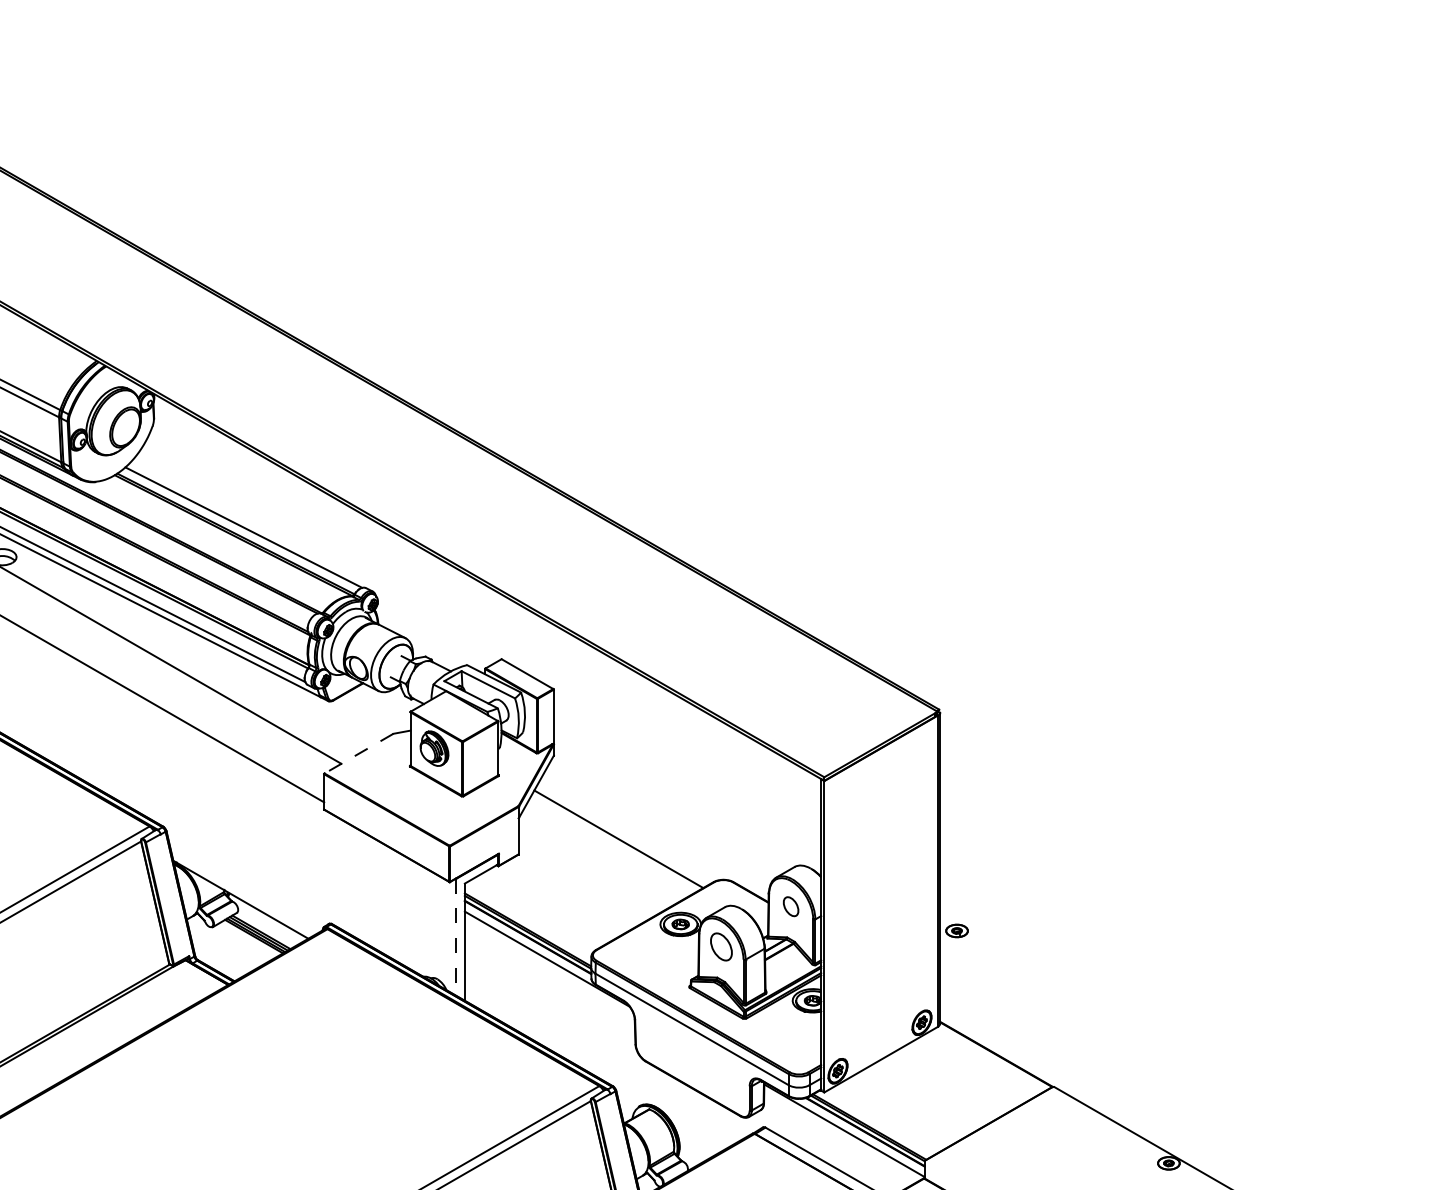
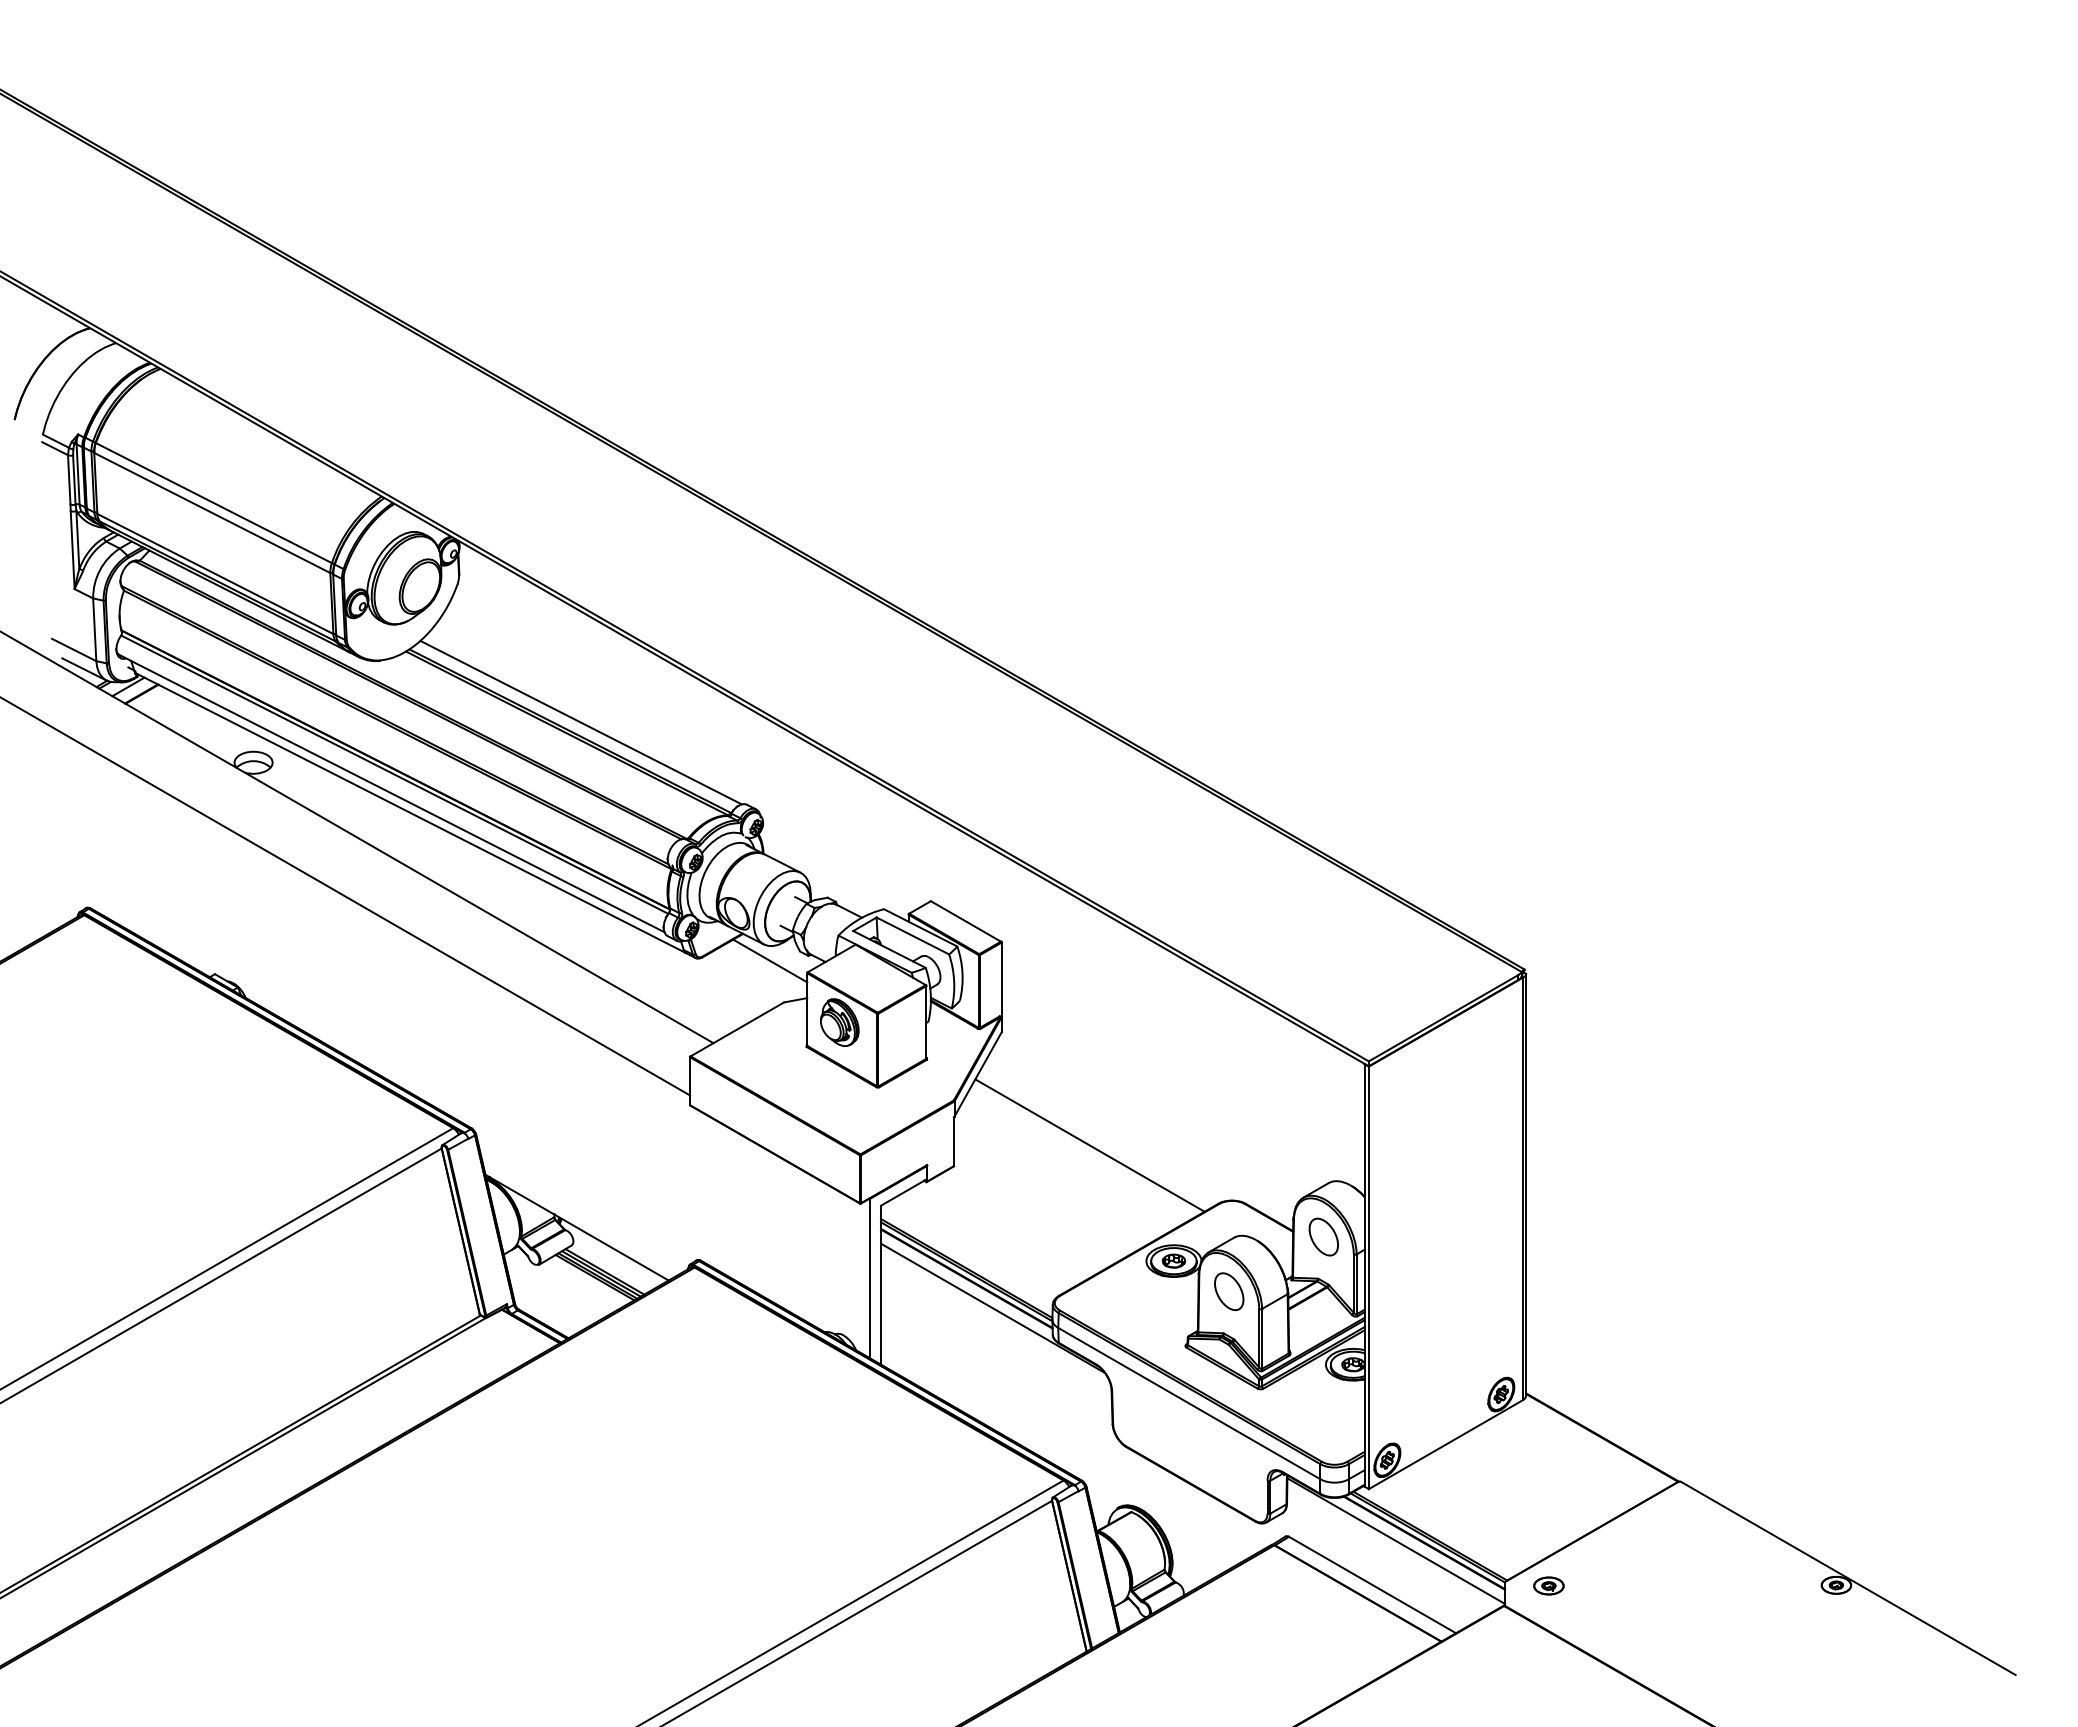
line: (383, 702) -> (770, 960), added
line: (359, 753) -> (737, 1029), dashed -> solid
part: (790, 906) -> (1323, 1236), size x1.43
part: (956, 930) -> (1548, 1585), moved
line: (456, 937) -> (869, 1278), dashed -> solid

